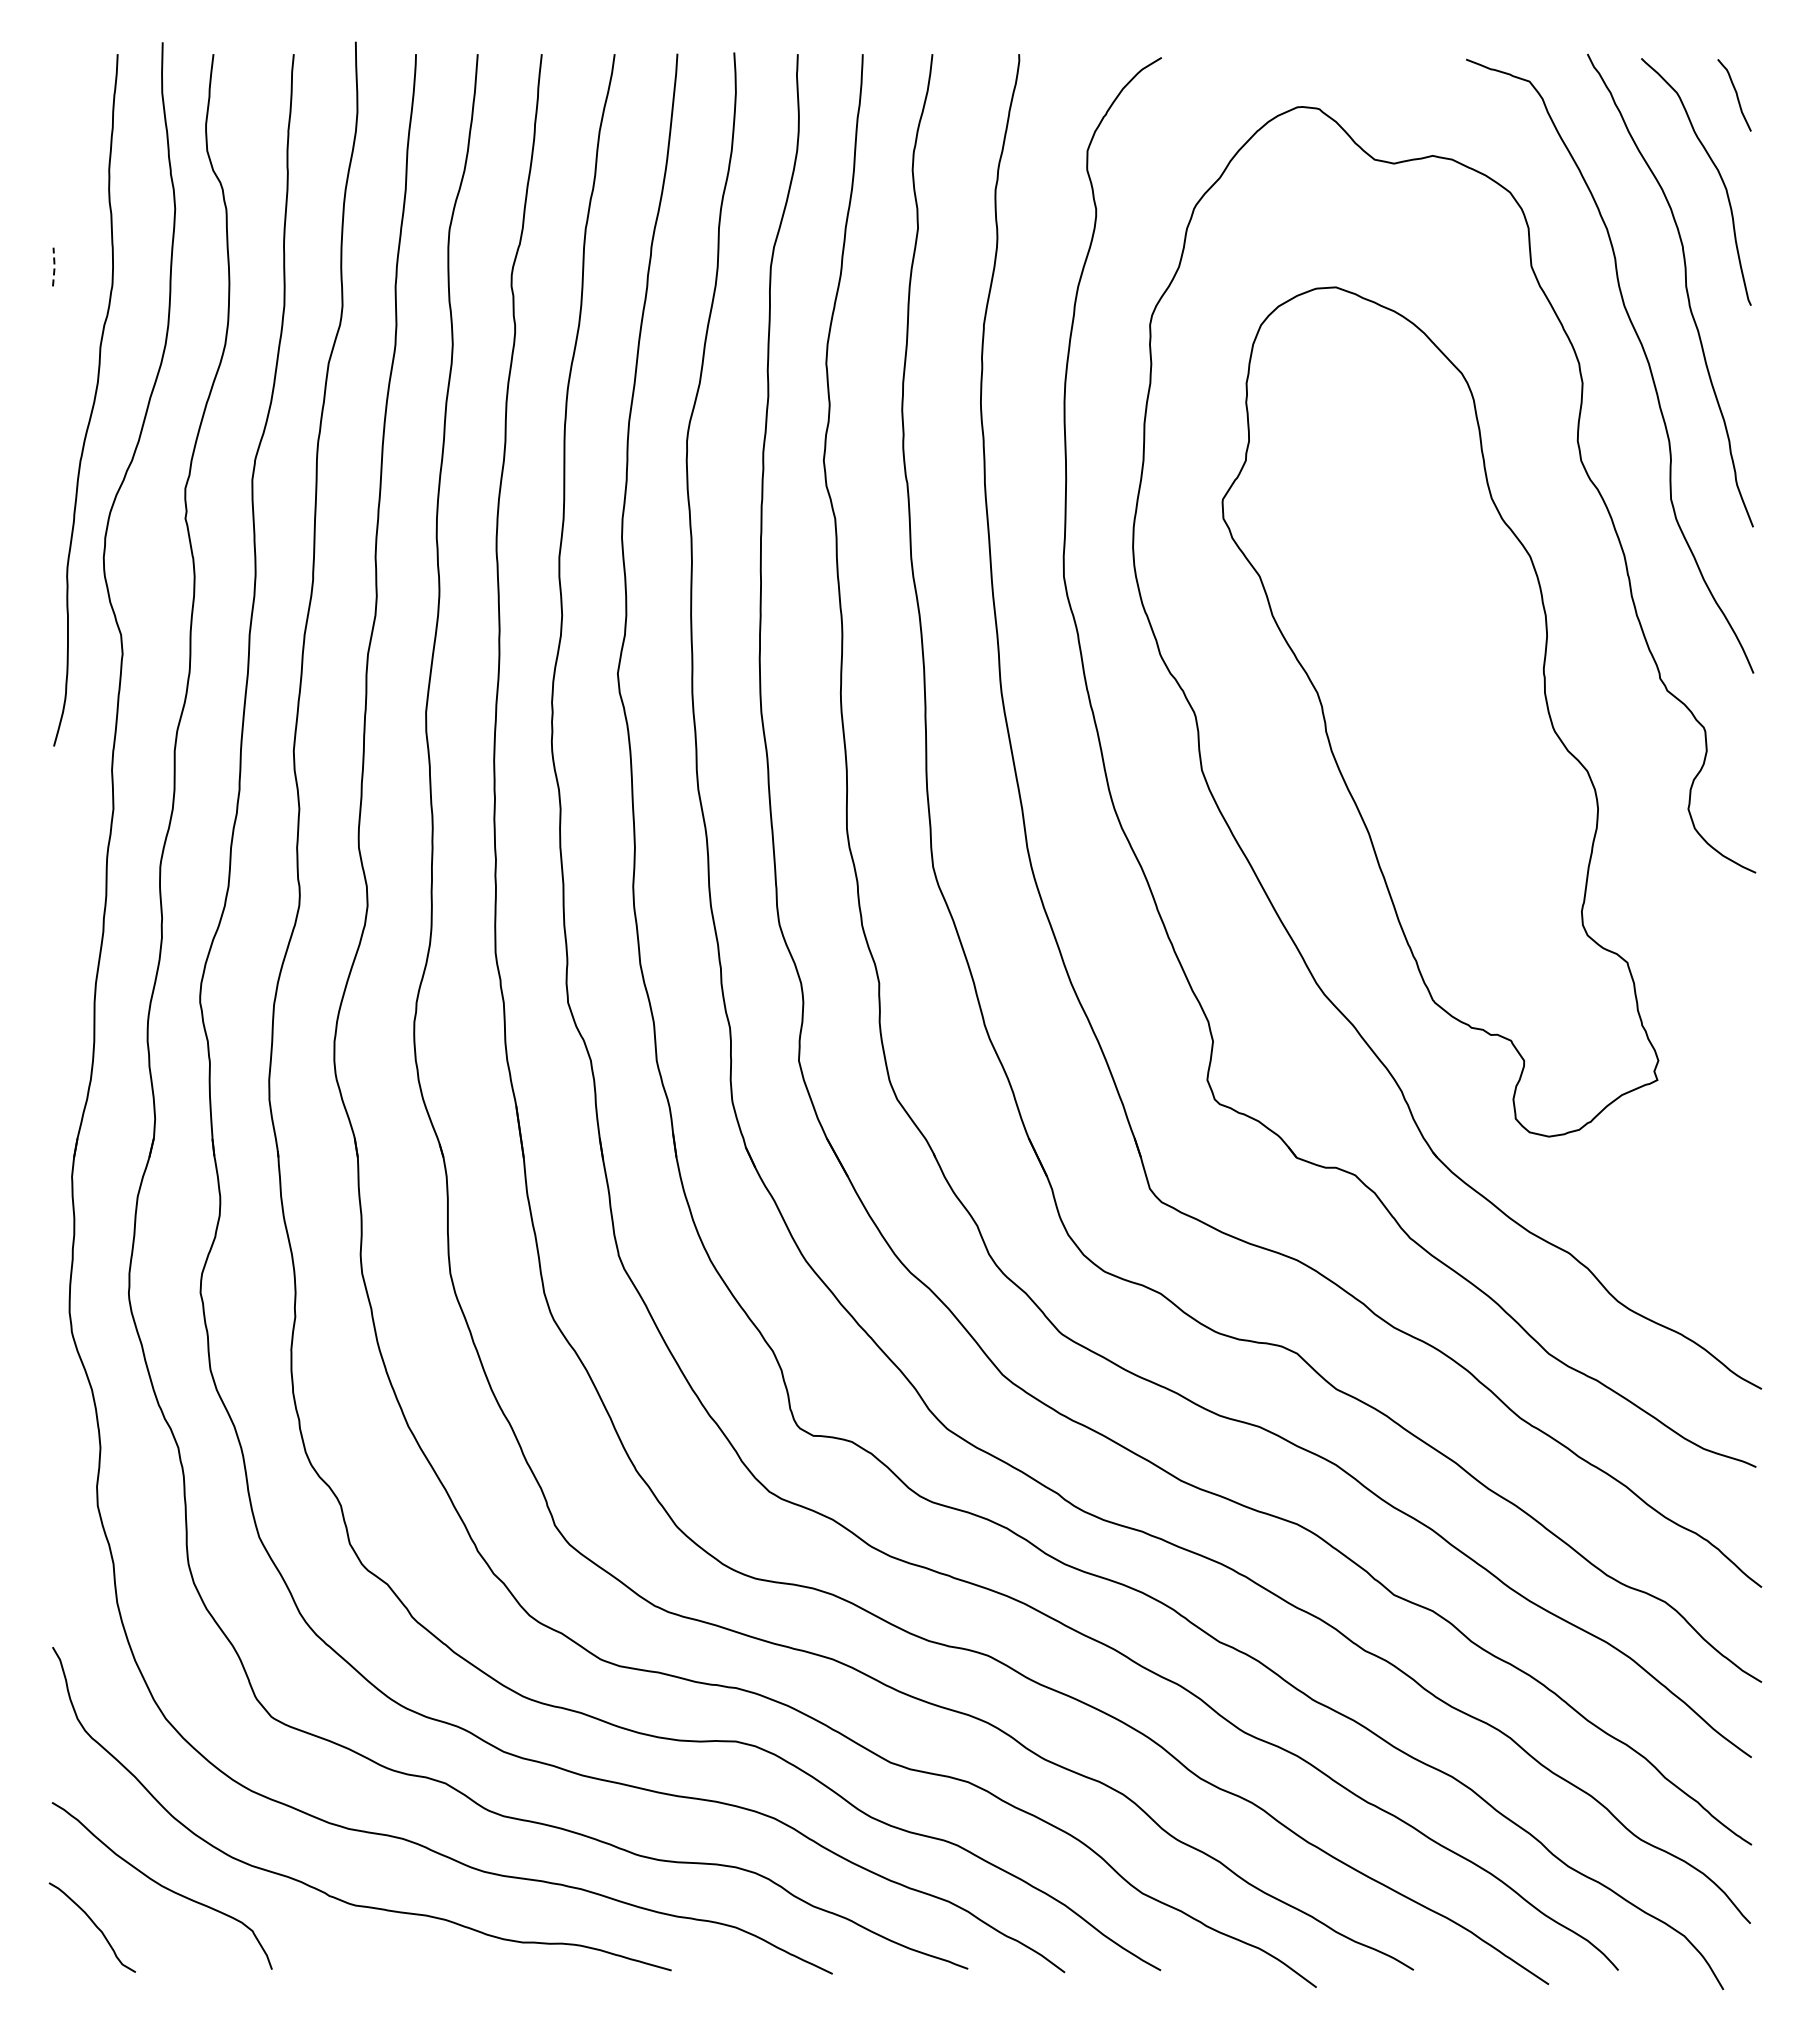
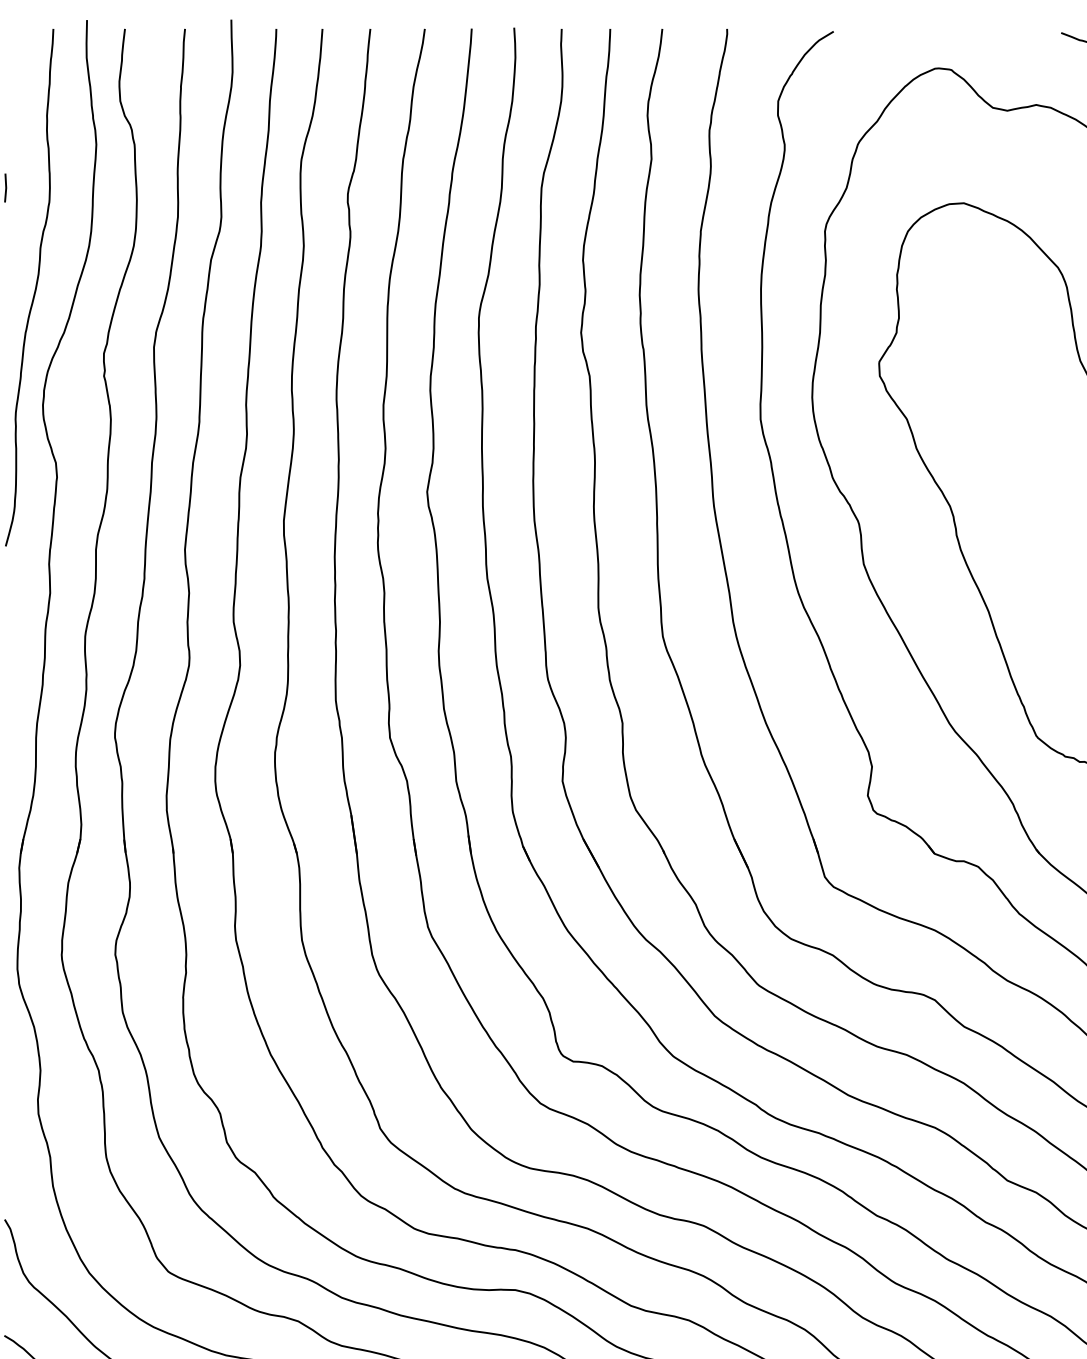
line: (54, 267) -> (6, 188), dashed -> solid

